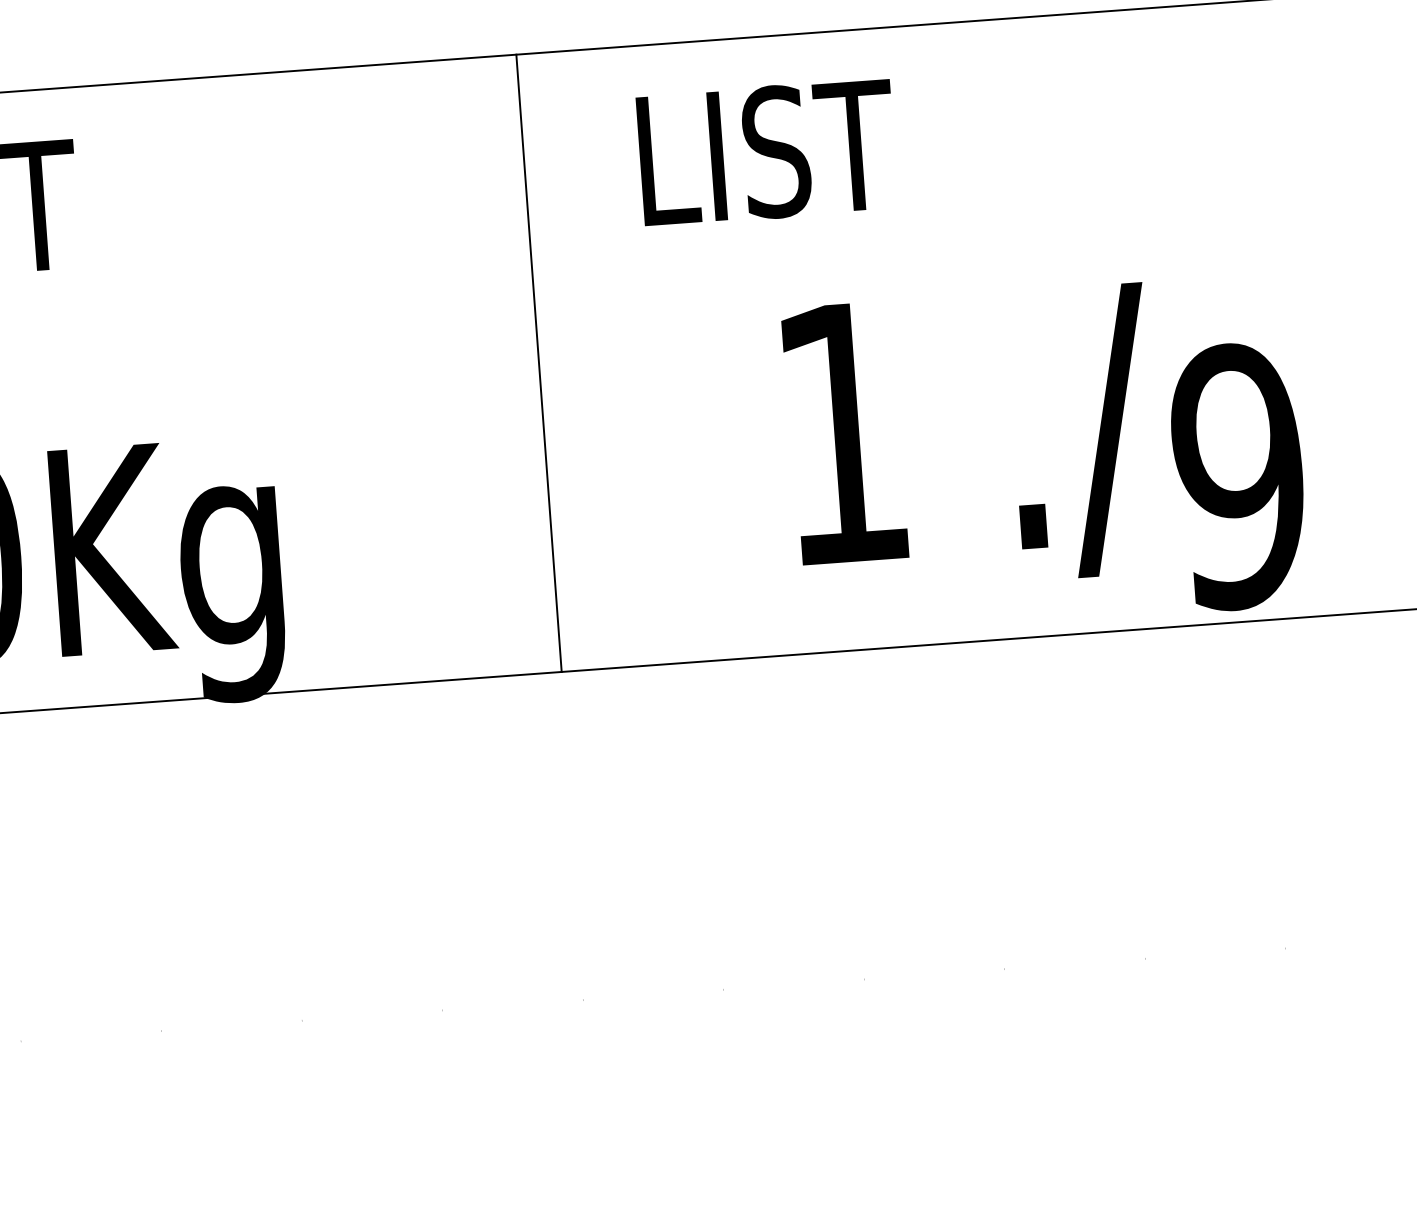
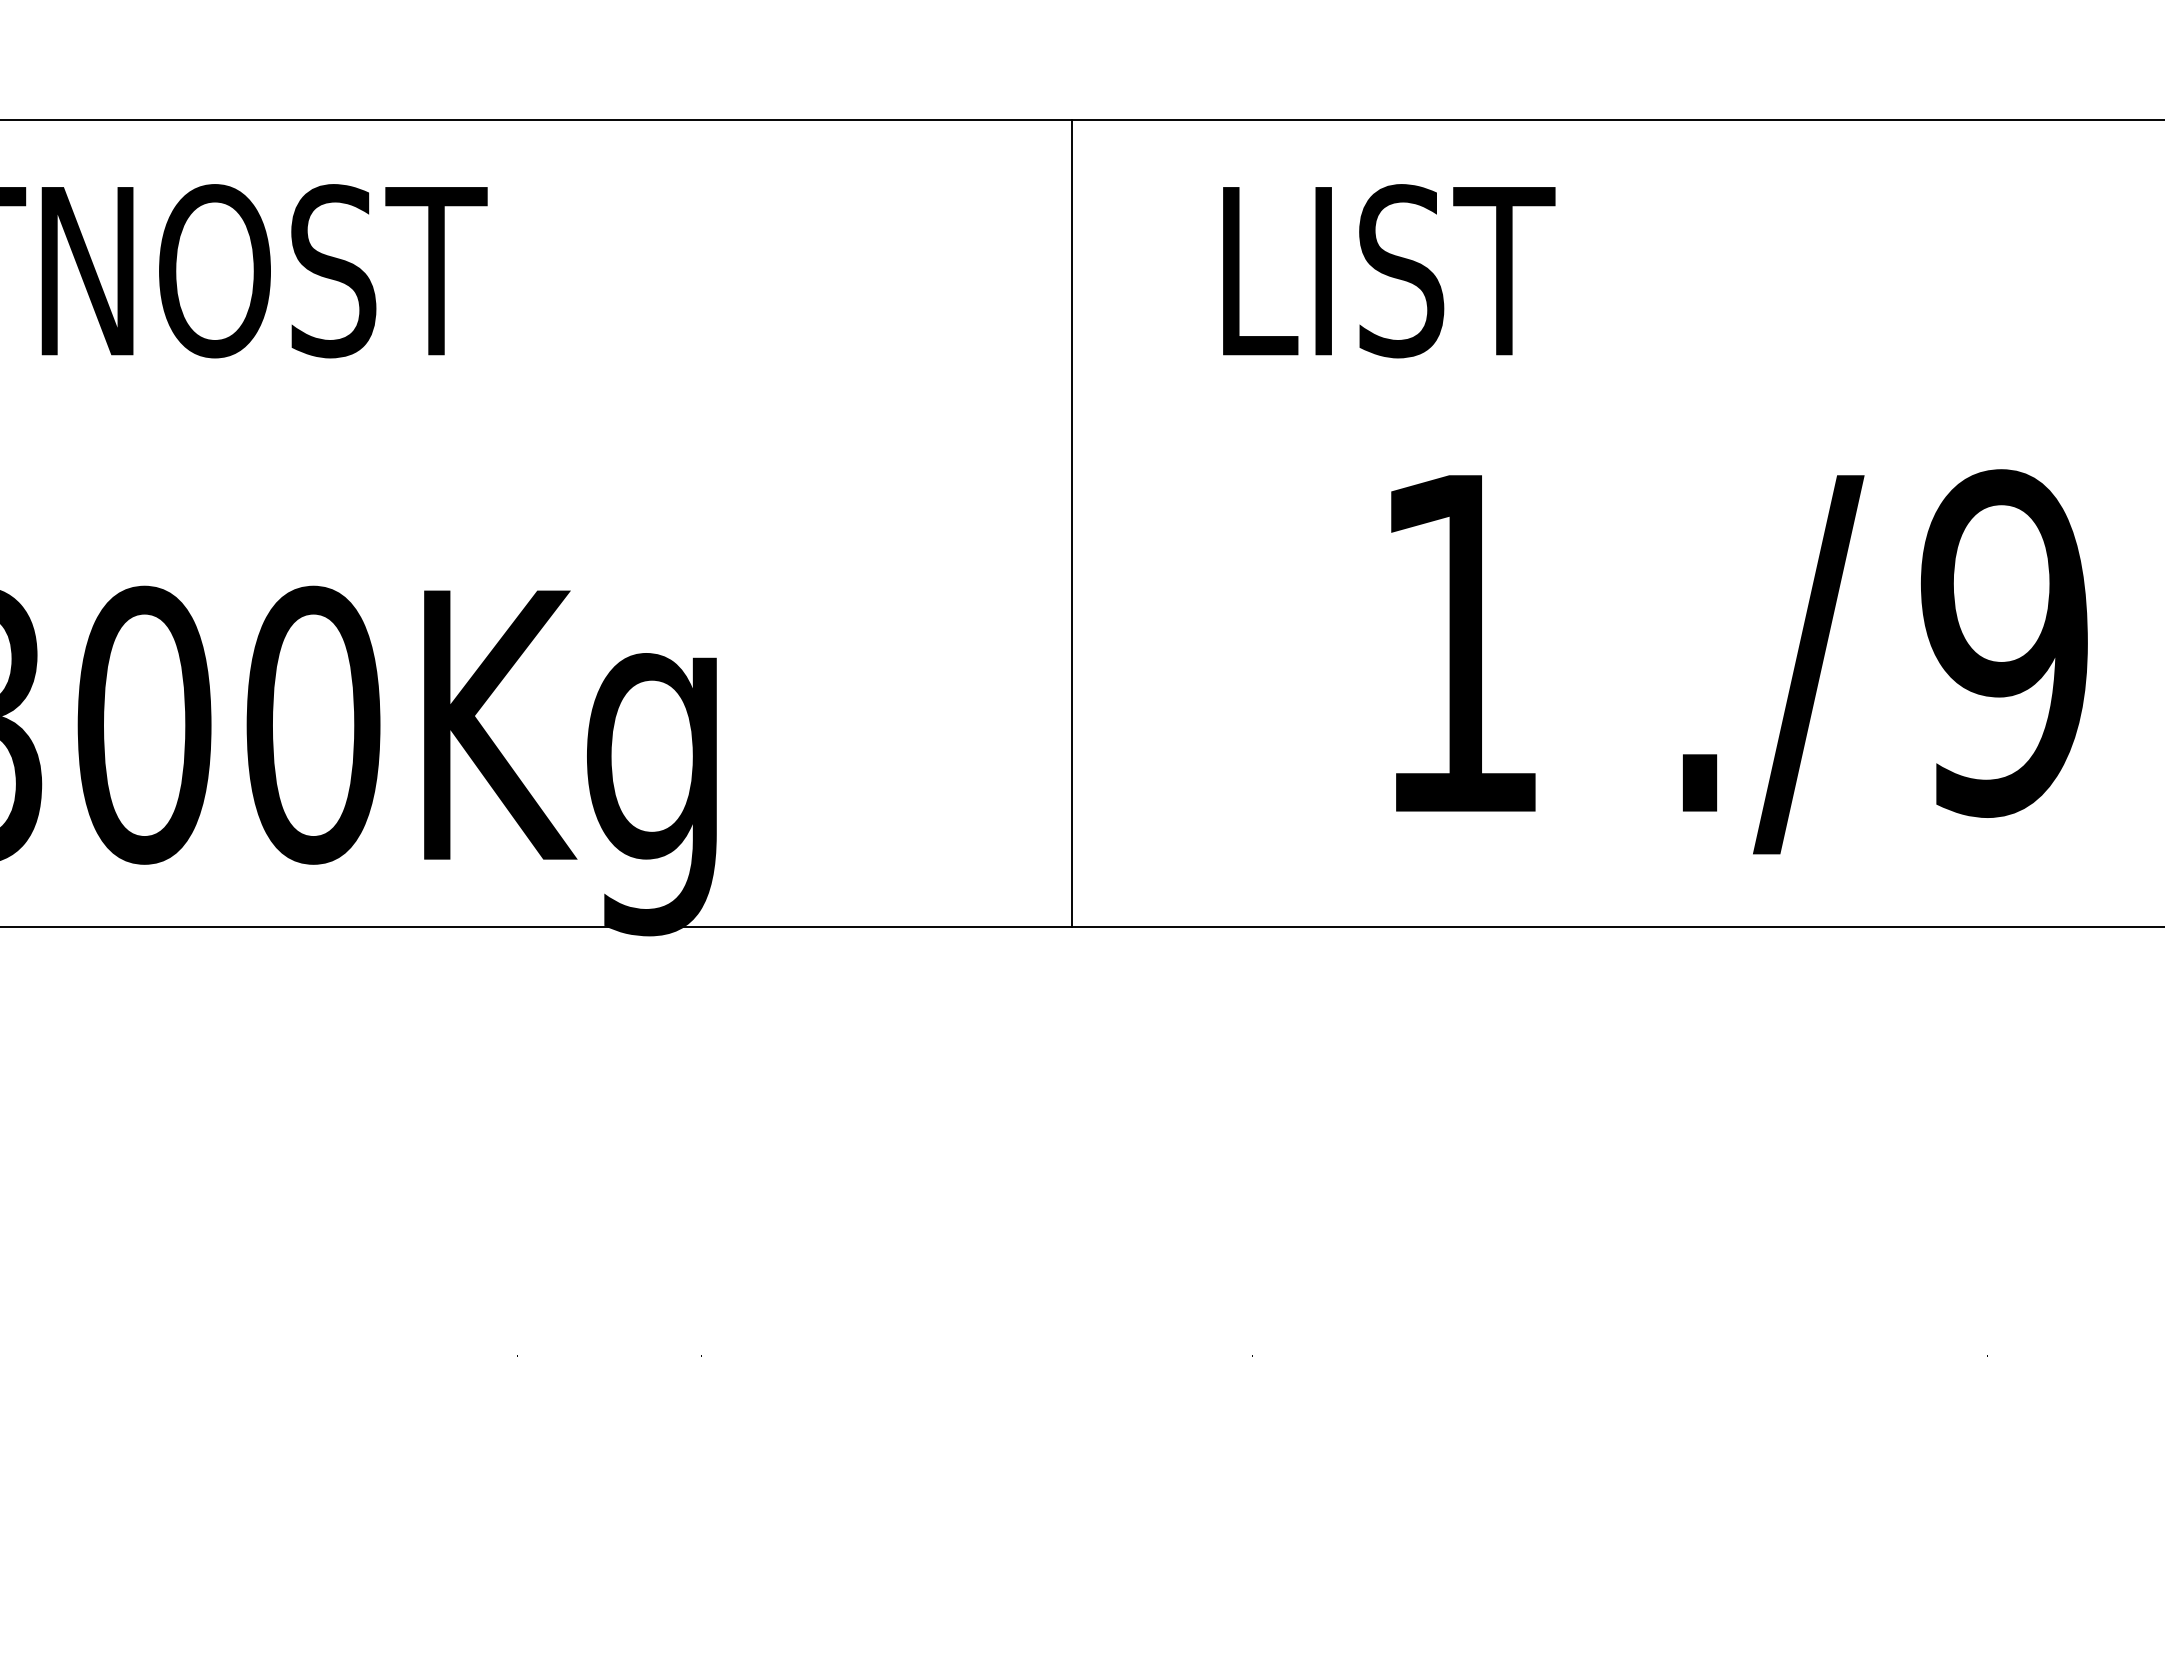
text: (1238, 476) -> (2004, 643), moved

